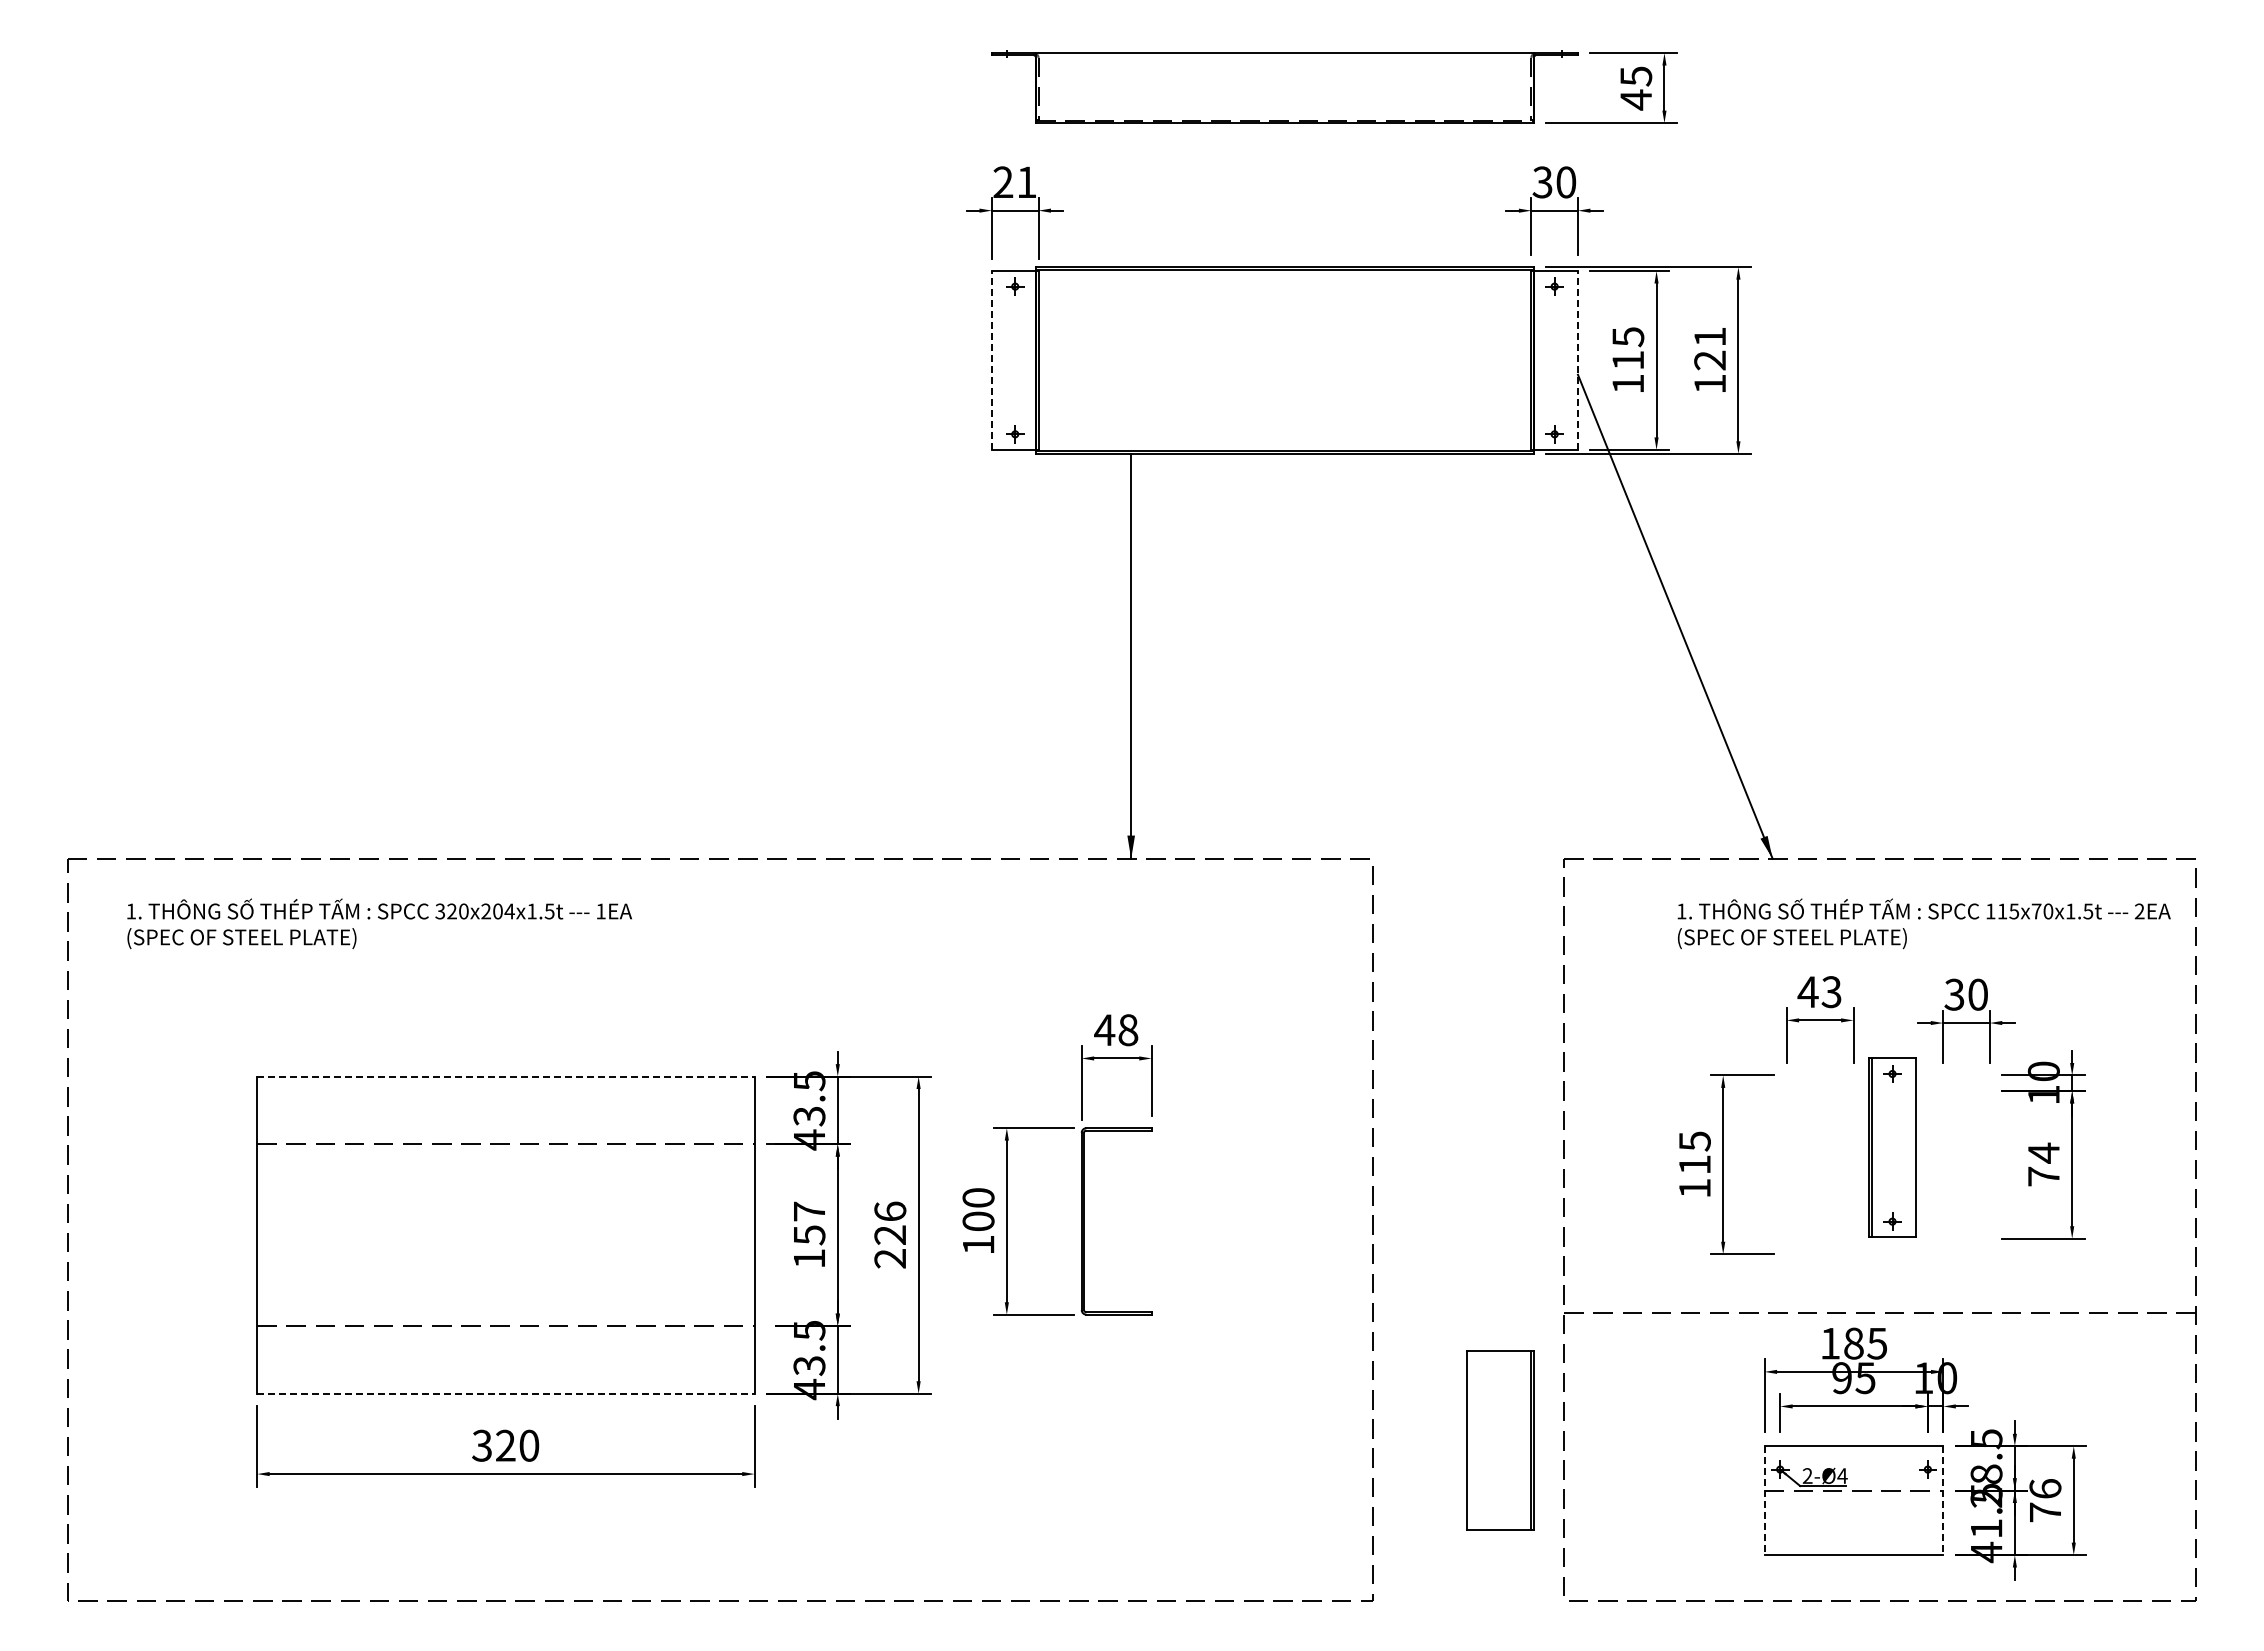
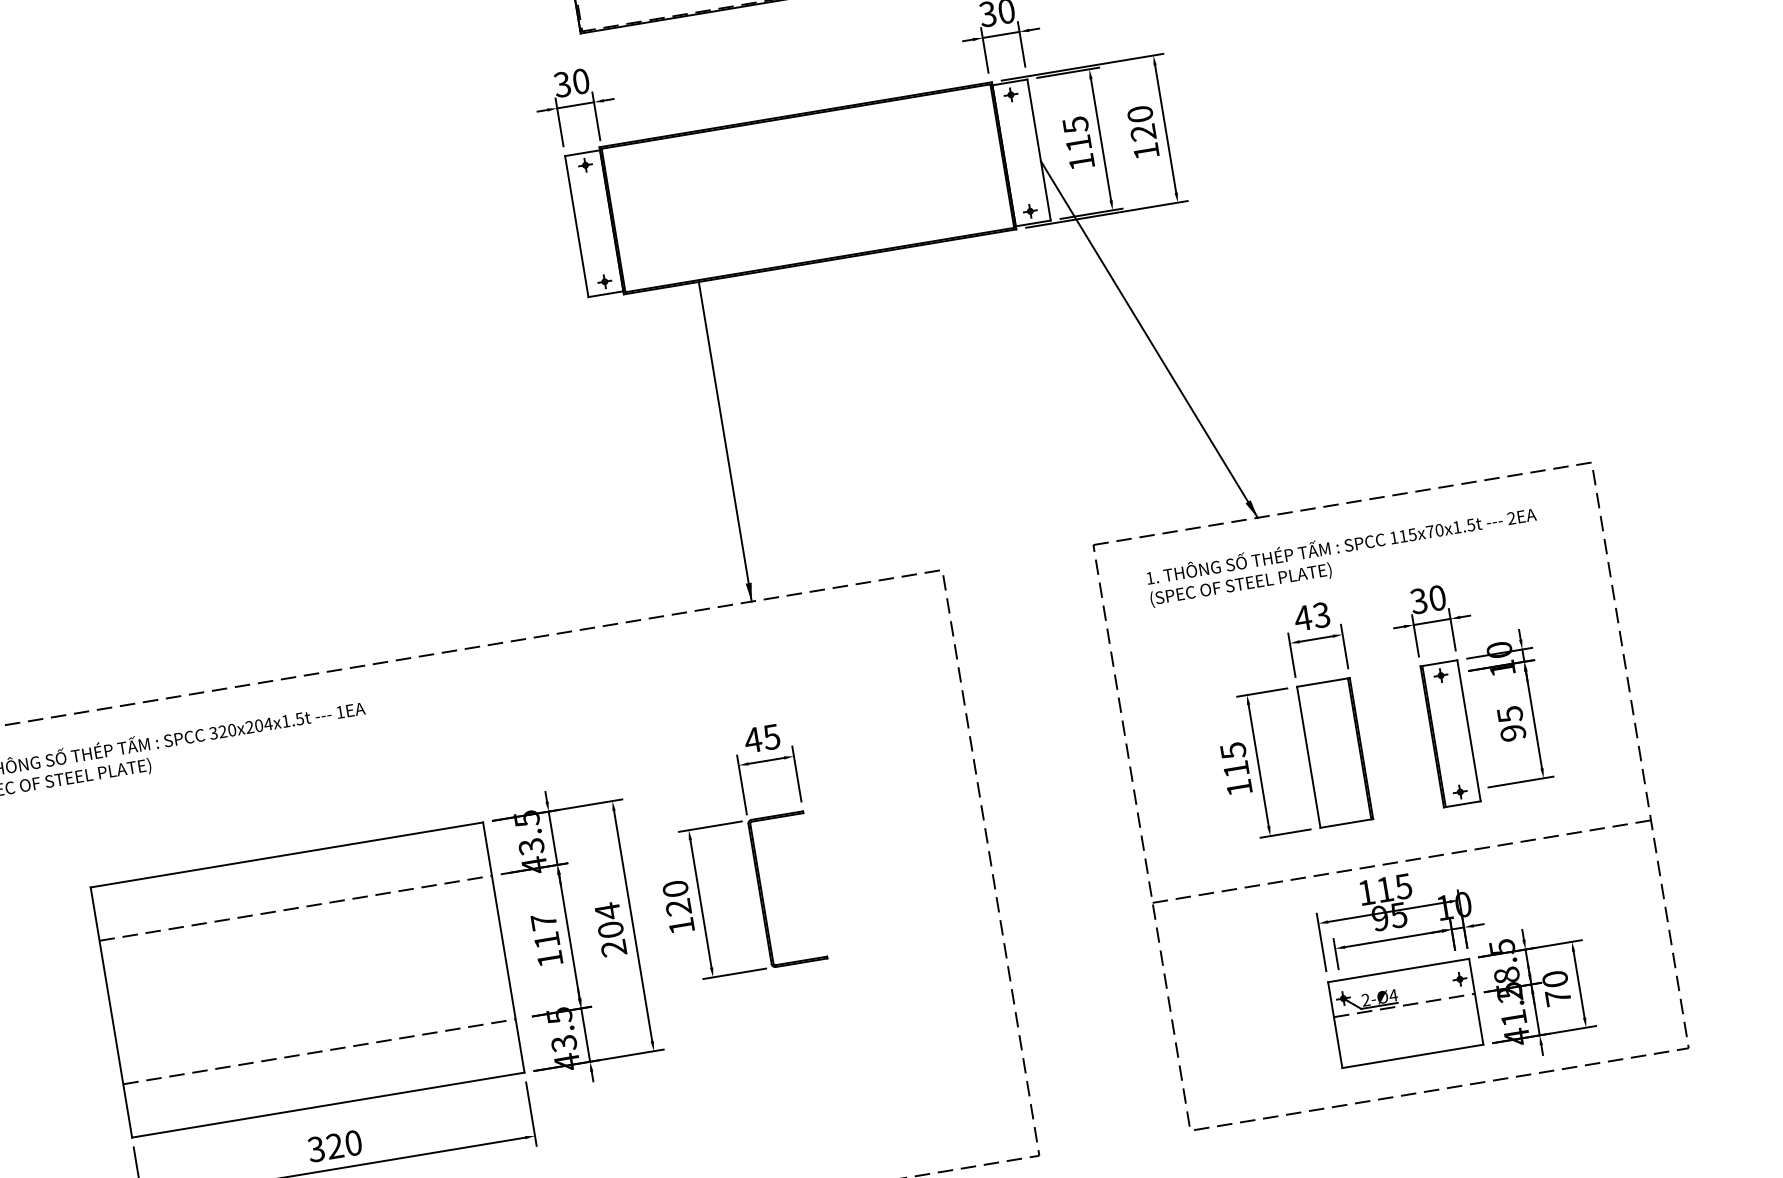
text: (1014, 182) -> (571, 83), 21 -> 30
text: (1710, 336) -> (1140, 113), 121 -> 120
line: (991, 359) -> (576, 225), dashed -> solid
line: (1577, 359) -> (1038, 149), dashed -> solid
text: (1923, 923) -> (1342, 556), moved
text: (1128, 1030) -> (772, 737), 48 -> 45
line: (505, 1076) -> (286, 854), dashed -> solid
part: (1892, 1147) -> (1450, 733), moved
text: (2043, 1164) -> (1511, 723), 74 -> 95
text: (978, 1221) -> (678, 907), 100 -> 120
text: (890, 1222) -> (609, 919), 226 -> 204
text: (809, 1235) -> (547, 940), 157 -> 117
text: (1853, 1343) -> (1384, 889), 185 -> 115
line: (505, 1393) -> (327, 1105), dashed -> solid
part: (1500, 1440) -> (1335, 752), moved
text: (2045, 1488) -> (1555, 978), 76 -> 70
line: (1764, 1501) -> (1335, 1025), dashed -> solid
line: (1943, 1501) -> (1476, 1002), dashed -> solid

